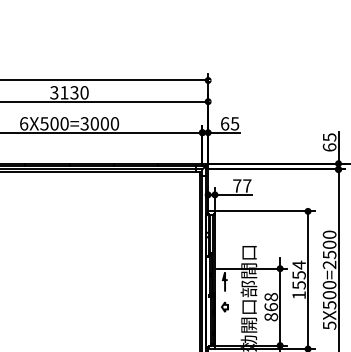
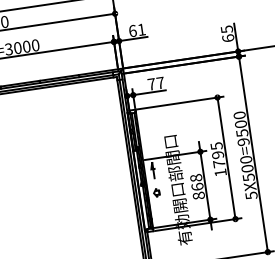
text: (234, 123) -> (141, 29), 65 -> 61
text: (329, 264) -> (243, 141), 5X500=2500 -> 5X500=9500
text: (298, 274) -> (217, 154), 1554 -> 1795

